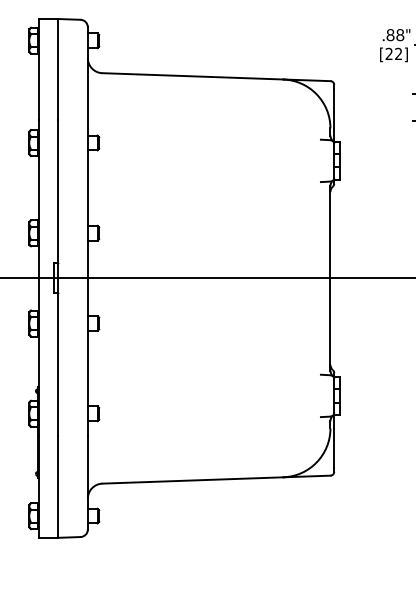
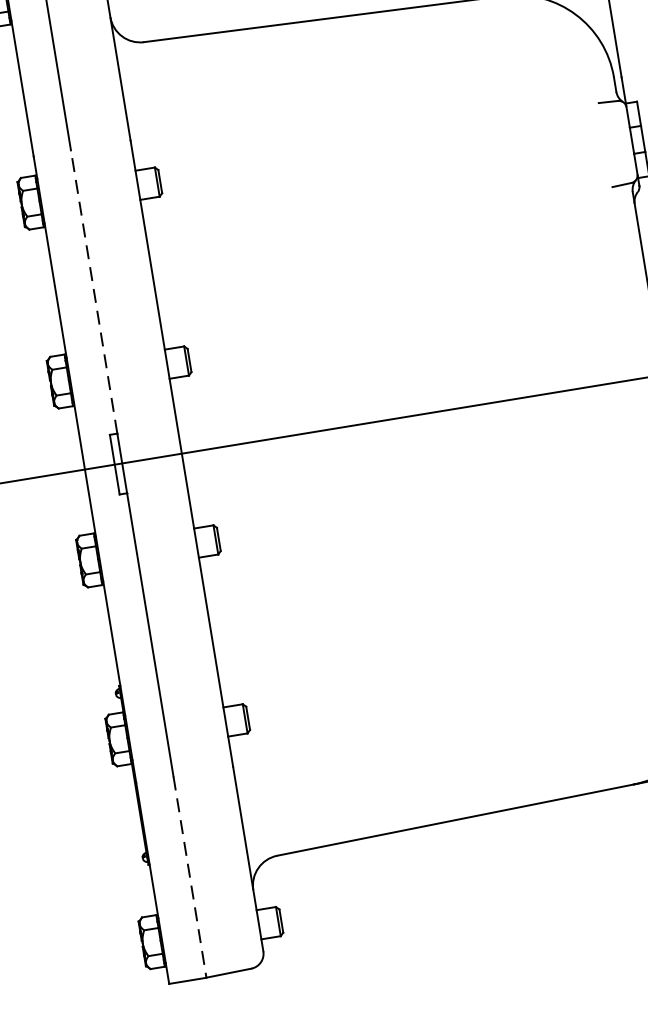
line: (57, 191) -> (93, 291), solid -> dashed
line: (57, 487) -> (189, 877), solid -> dashed

